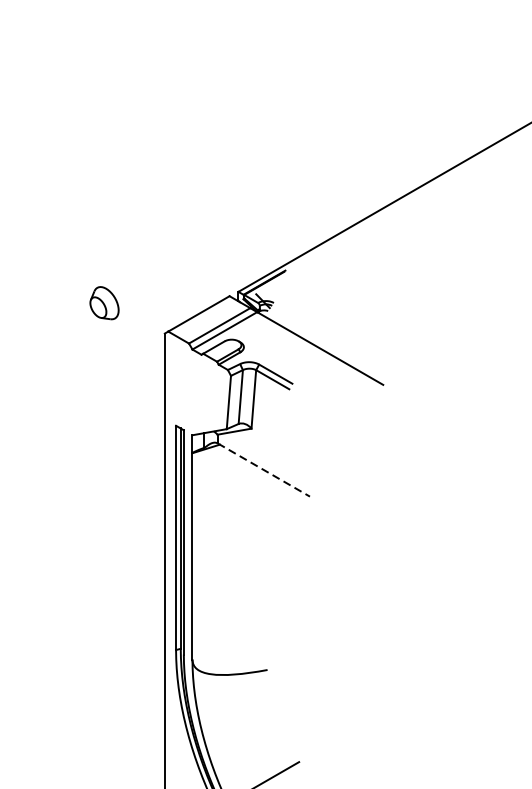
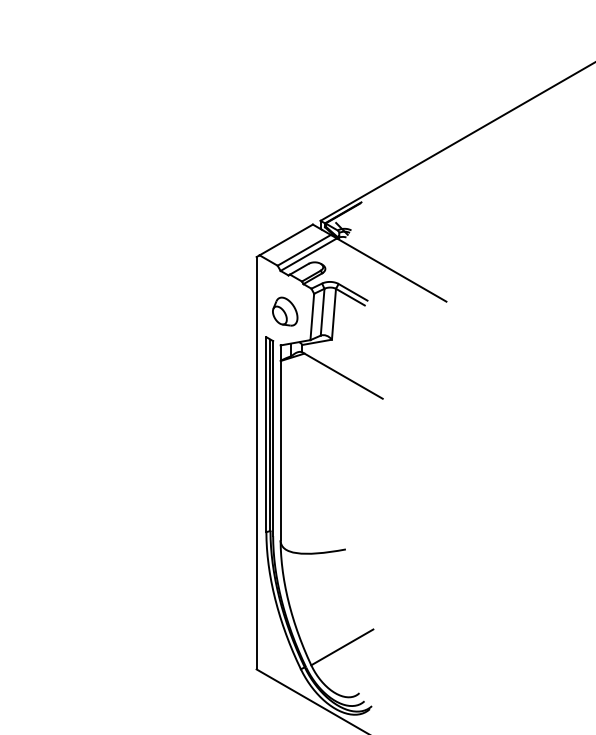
part: (104, 303) -> (285, 311), moved
line: (264, 469) -> (343, 375), dashed -> solid

